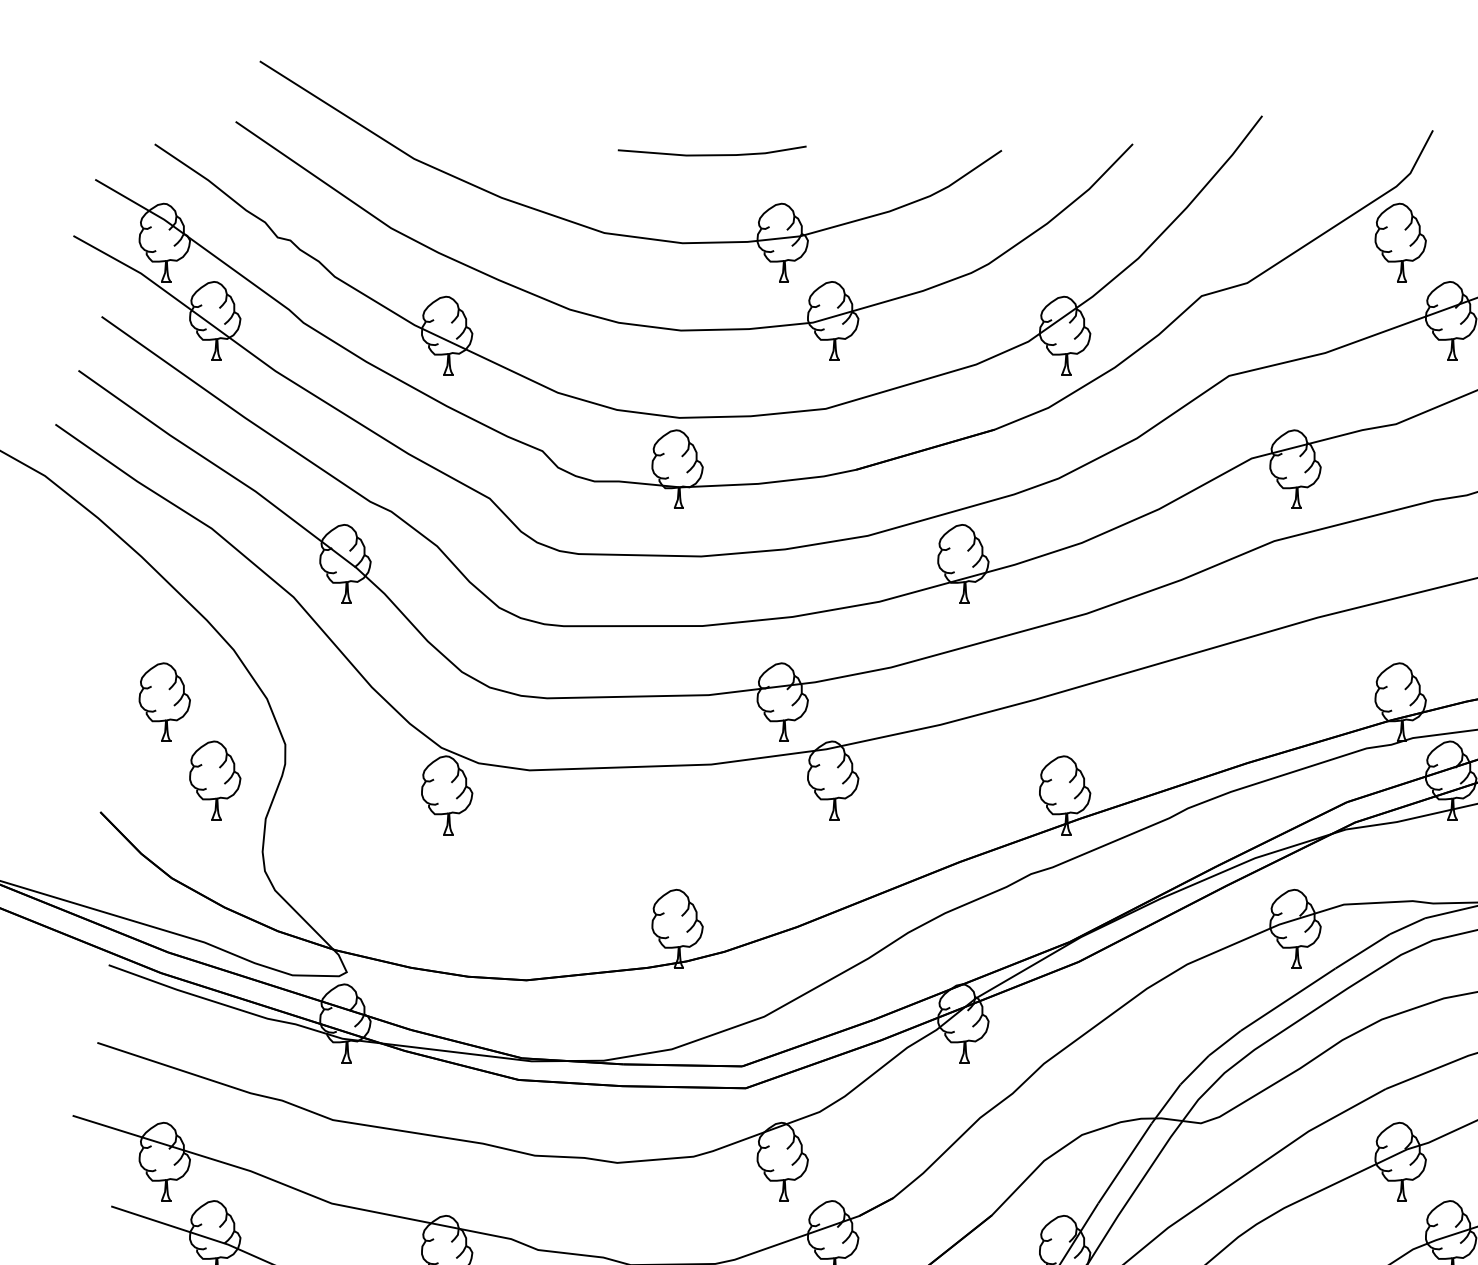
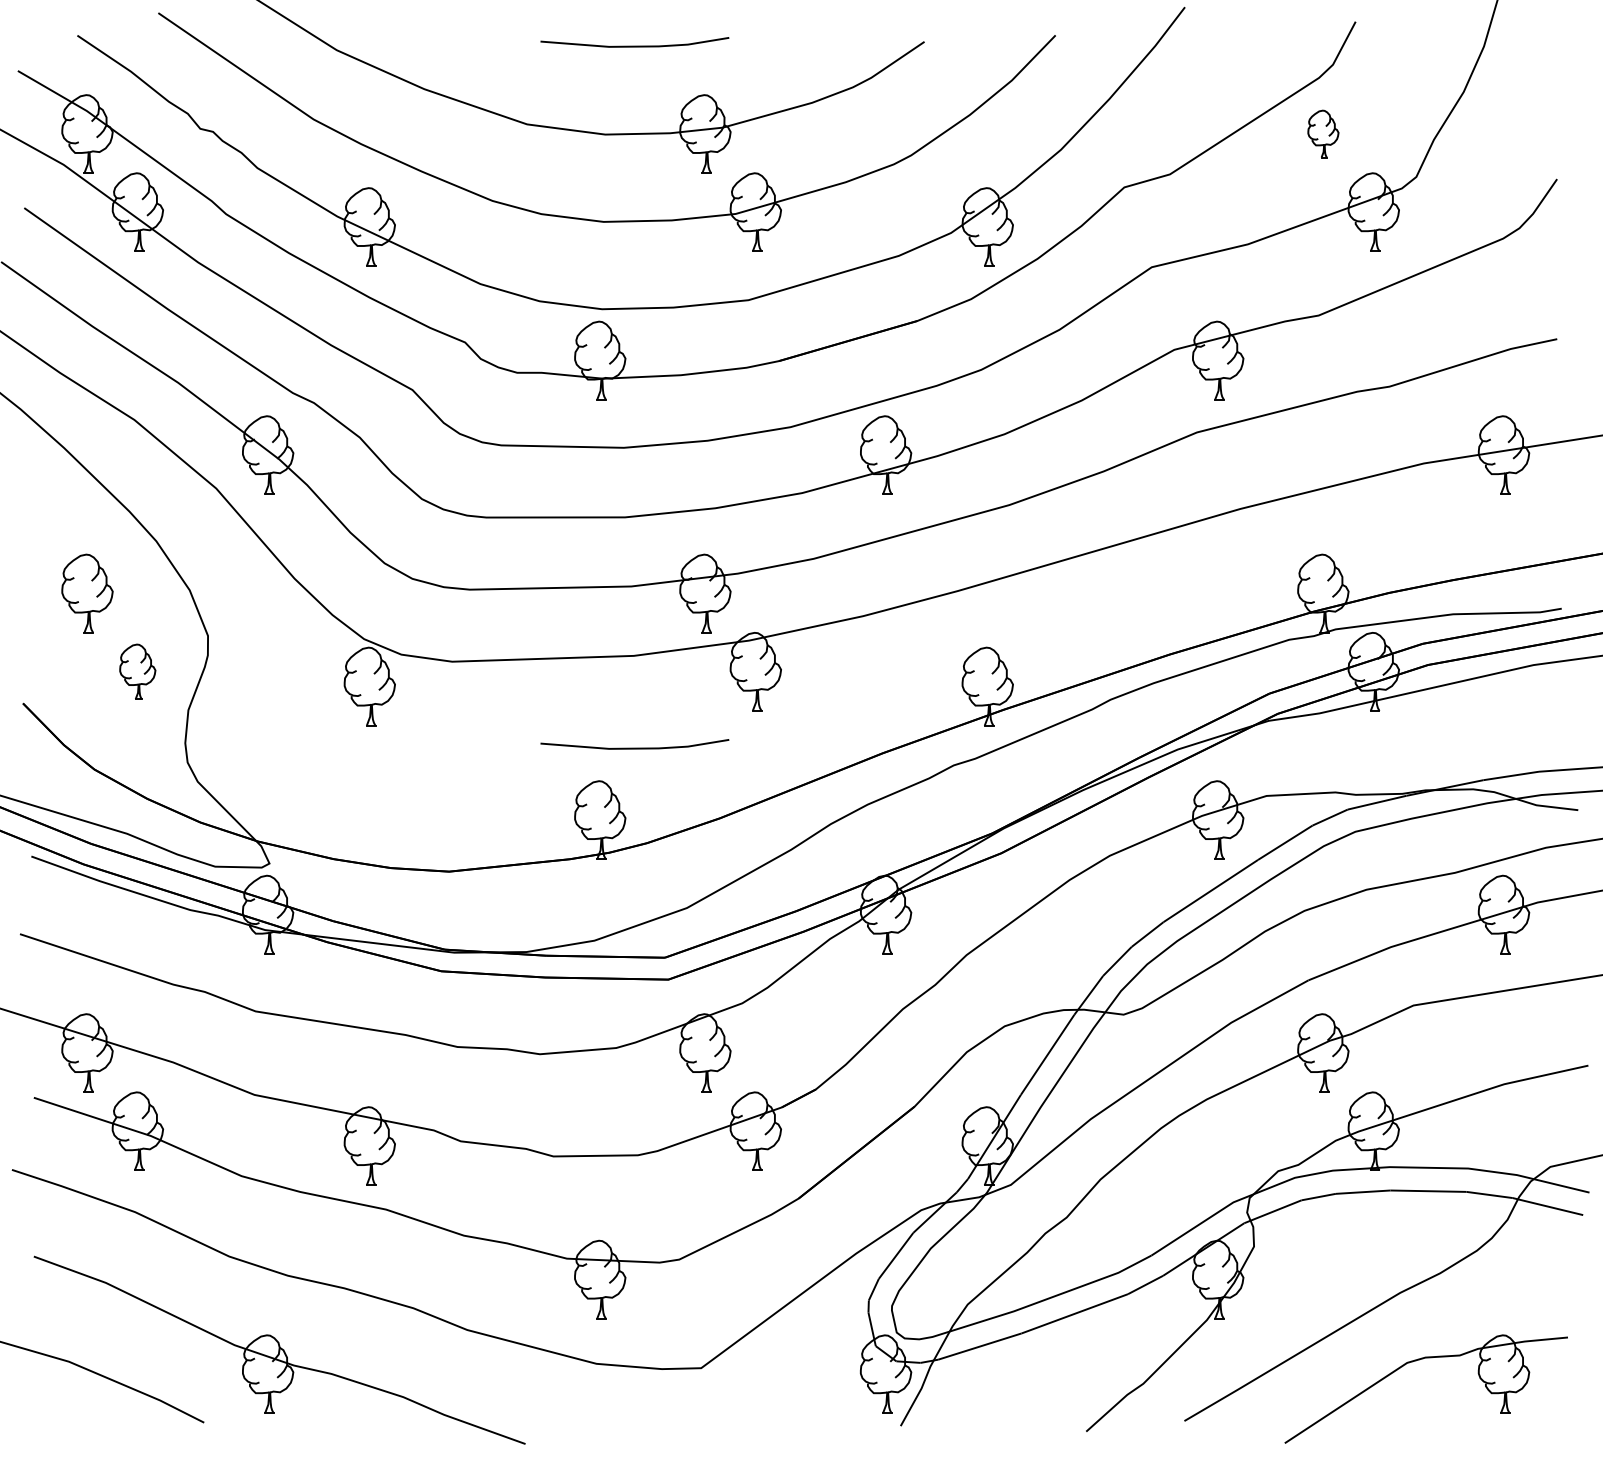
part: (1400, 242) -> (1323, 133), size x0.6
part: (214, 780) -> (137, 671), size x0.7
line: (711, 856) -> (634, 747), added

